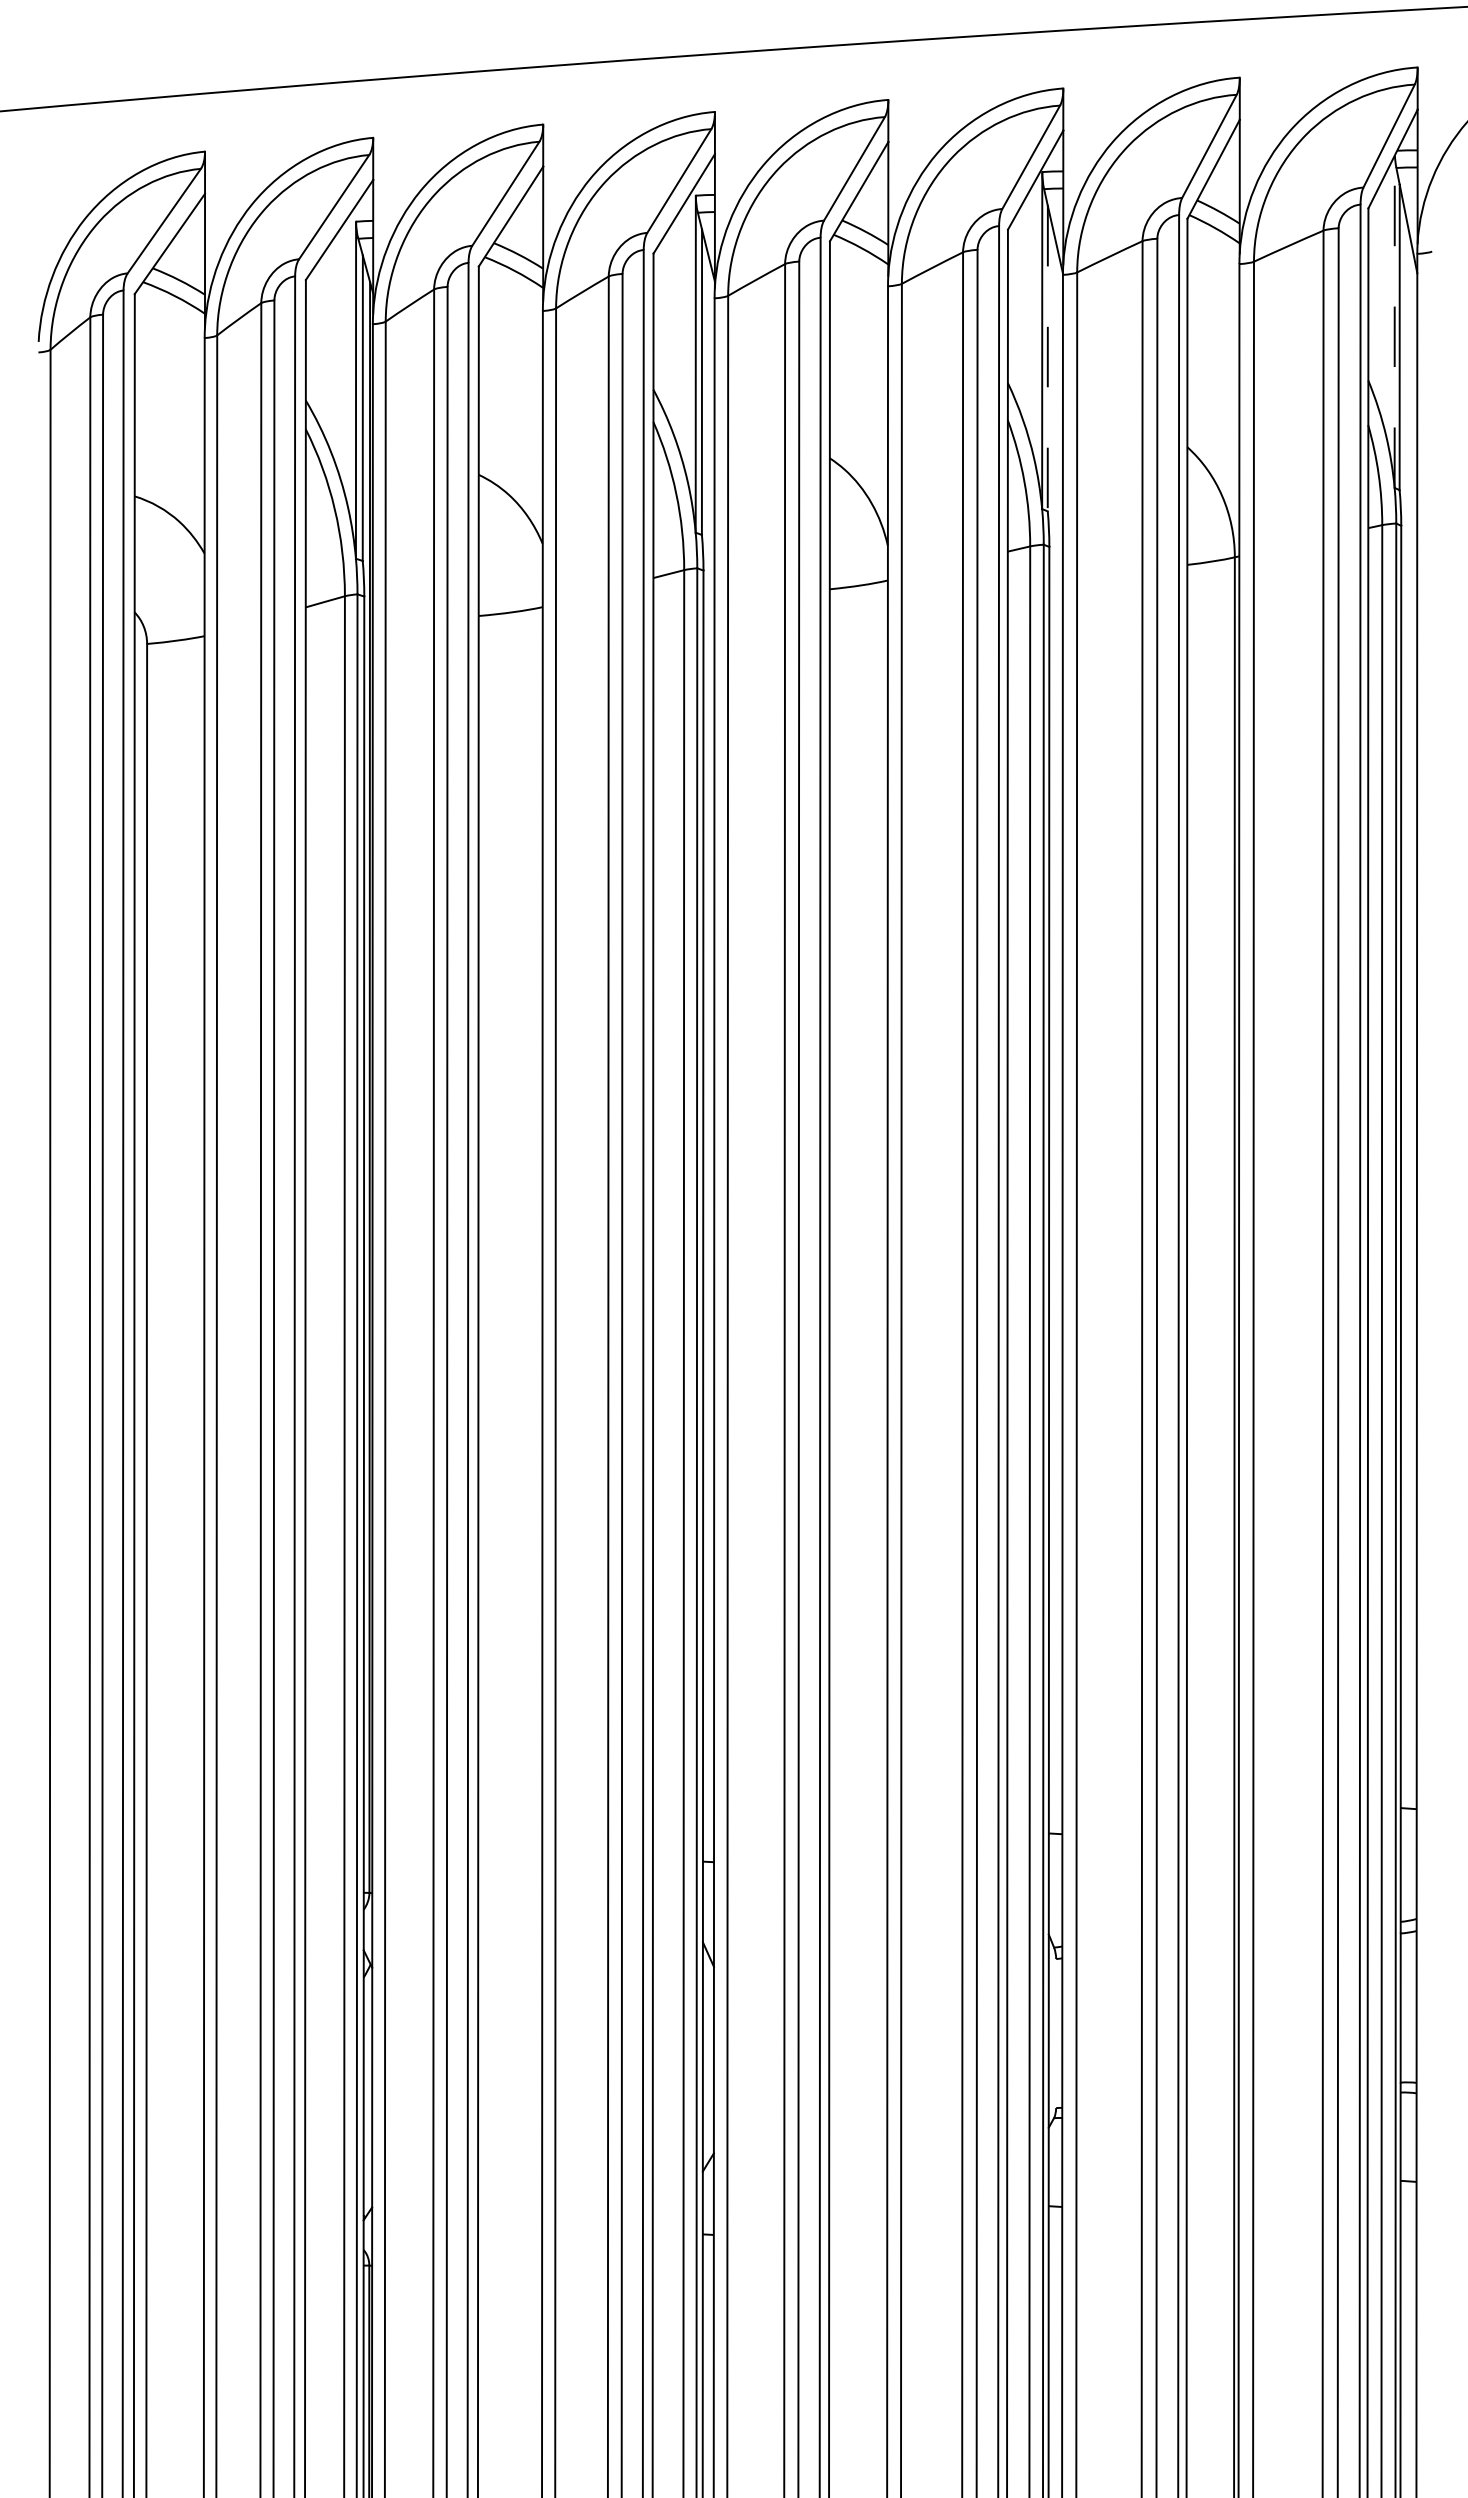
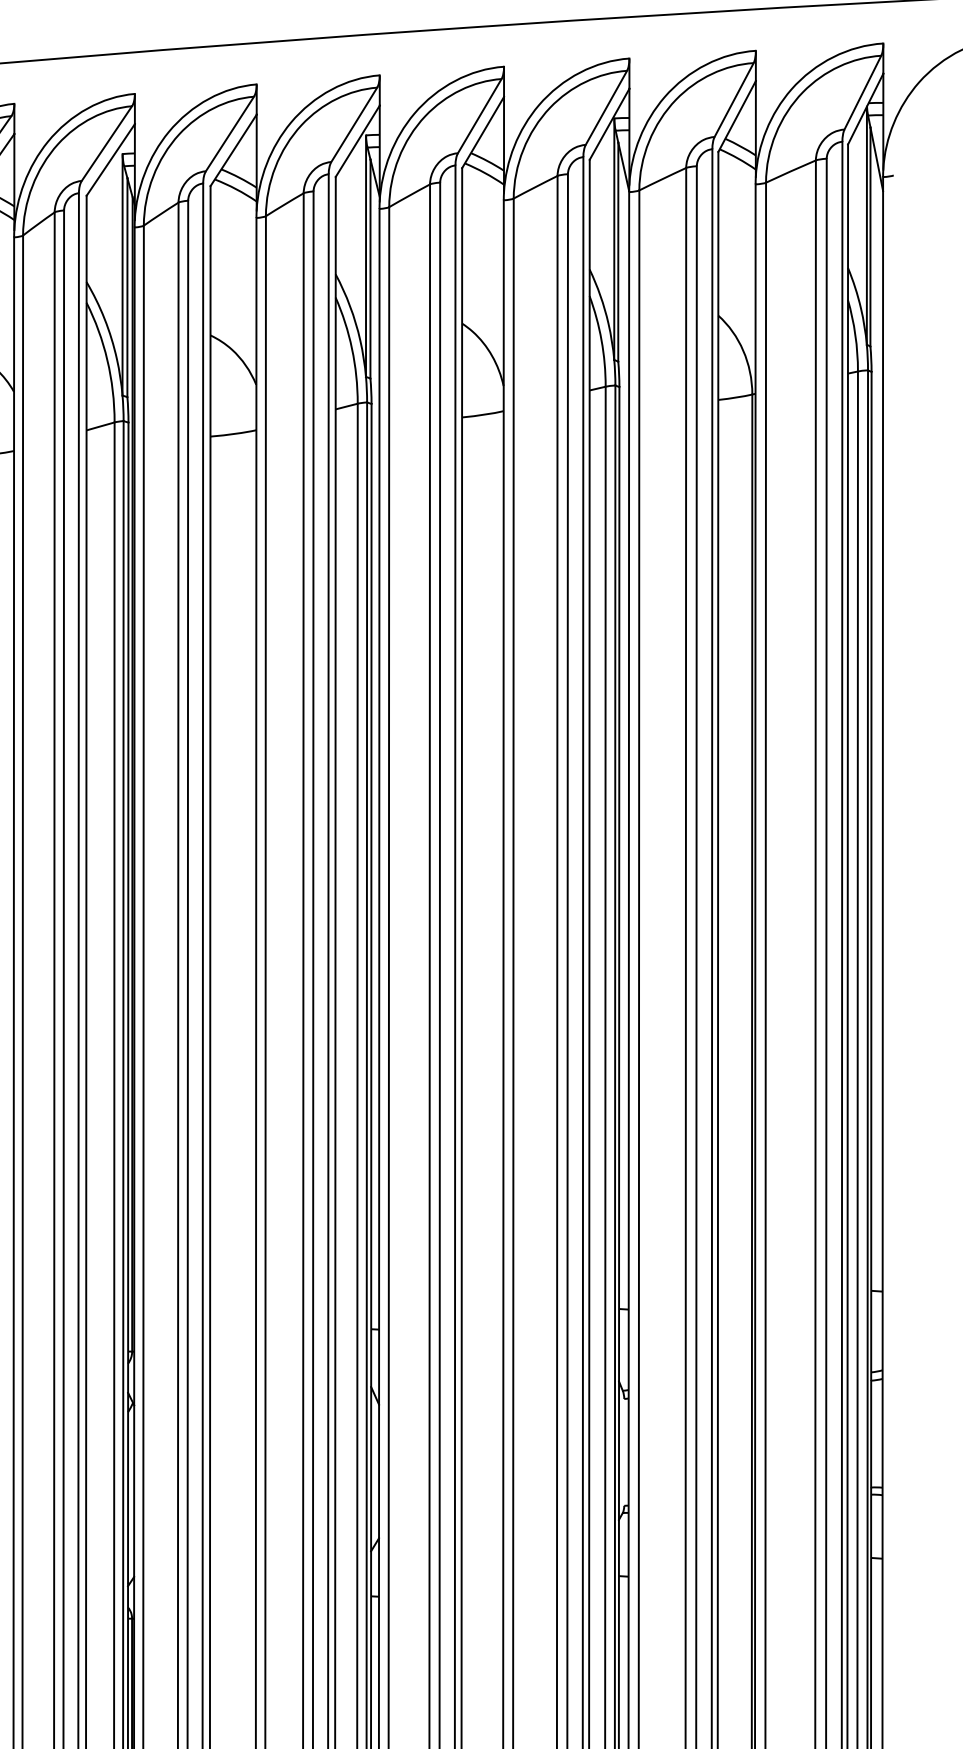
line: (1394, 321) -> (866, 225), dashed -> solid
line: (1047, 358) -> (618, 252), dashed -> solid

